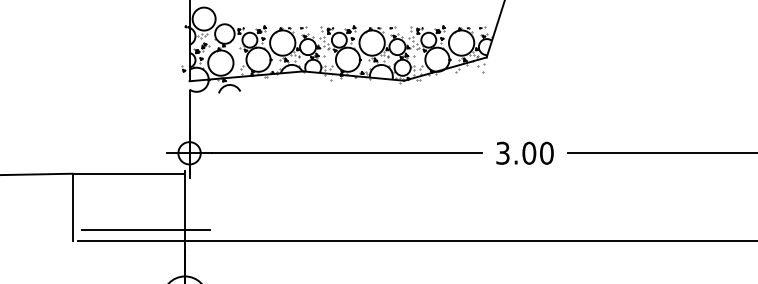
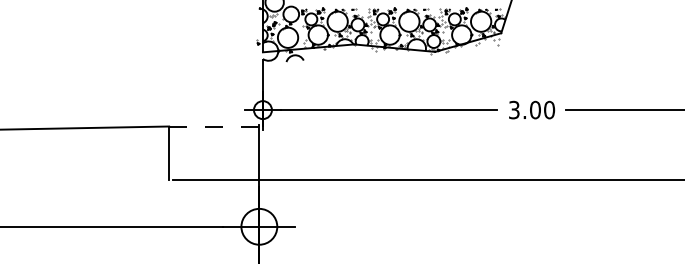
line: (127, 173) -> (213, 126), solid -> dashed
line: (145, 231) -> (227, 172), removed

